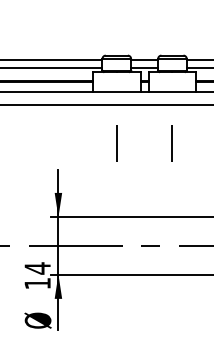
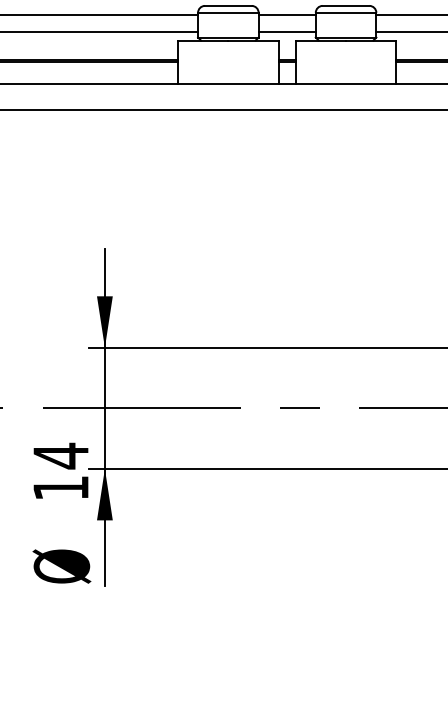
line: (116, 143) -> (227, 191), removed
line: (171, 143) -> (344, 191), removed

